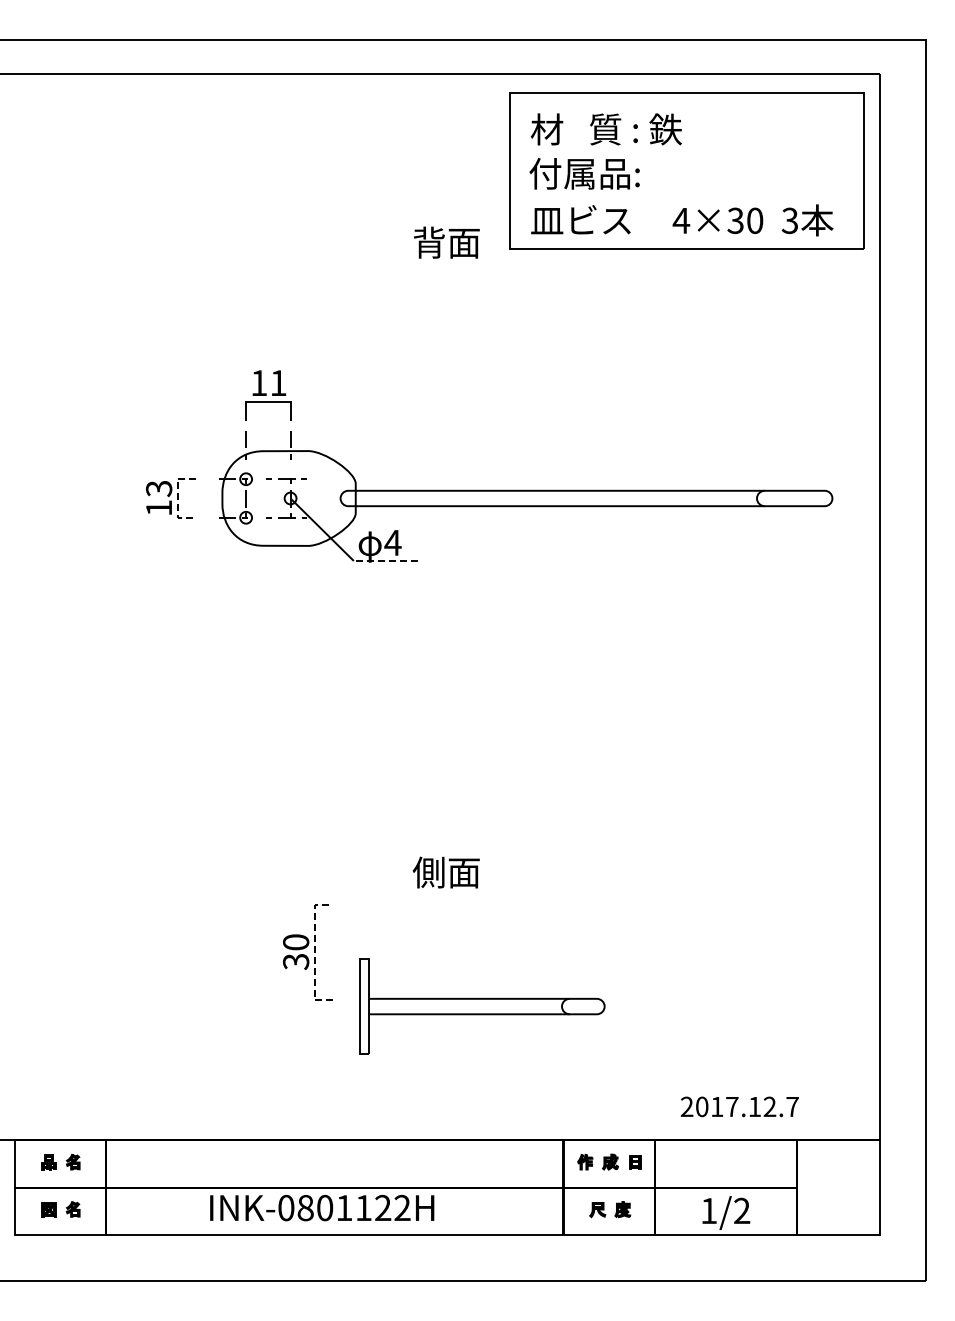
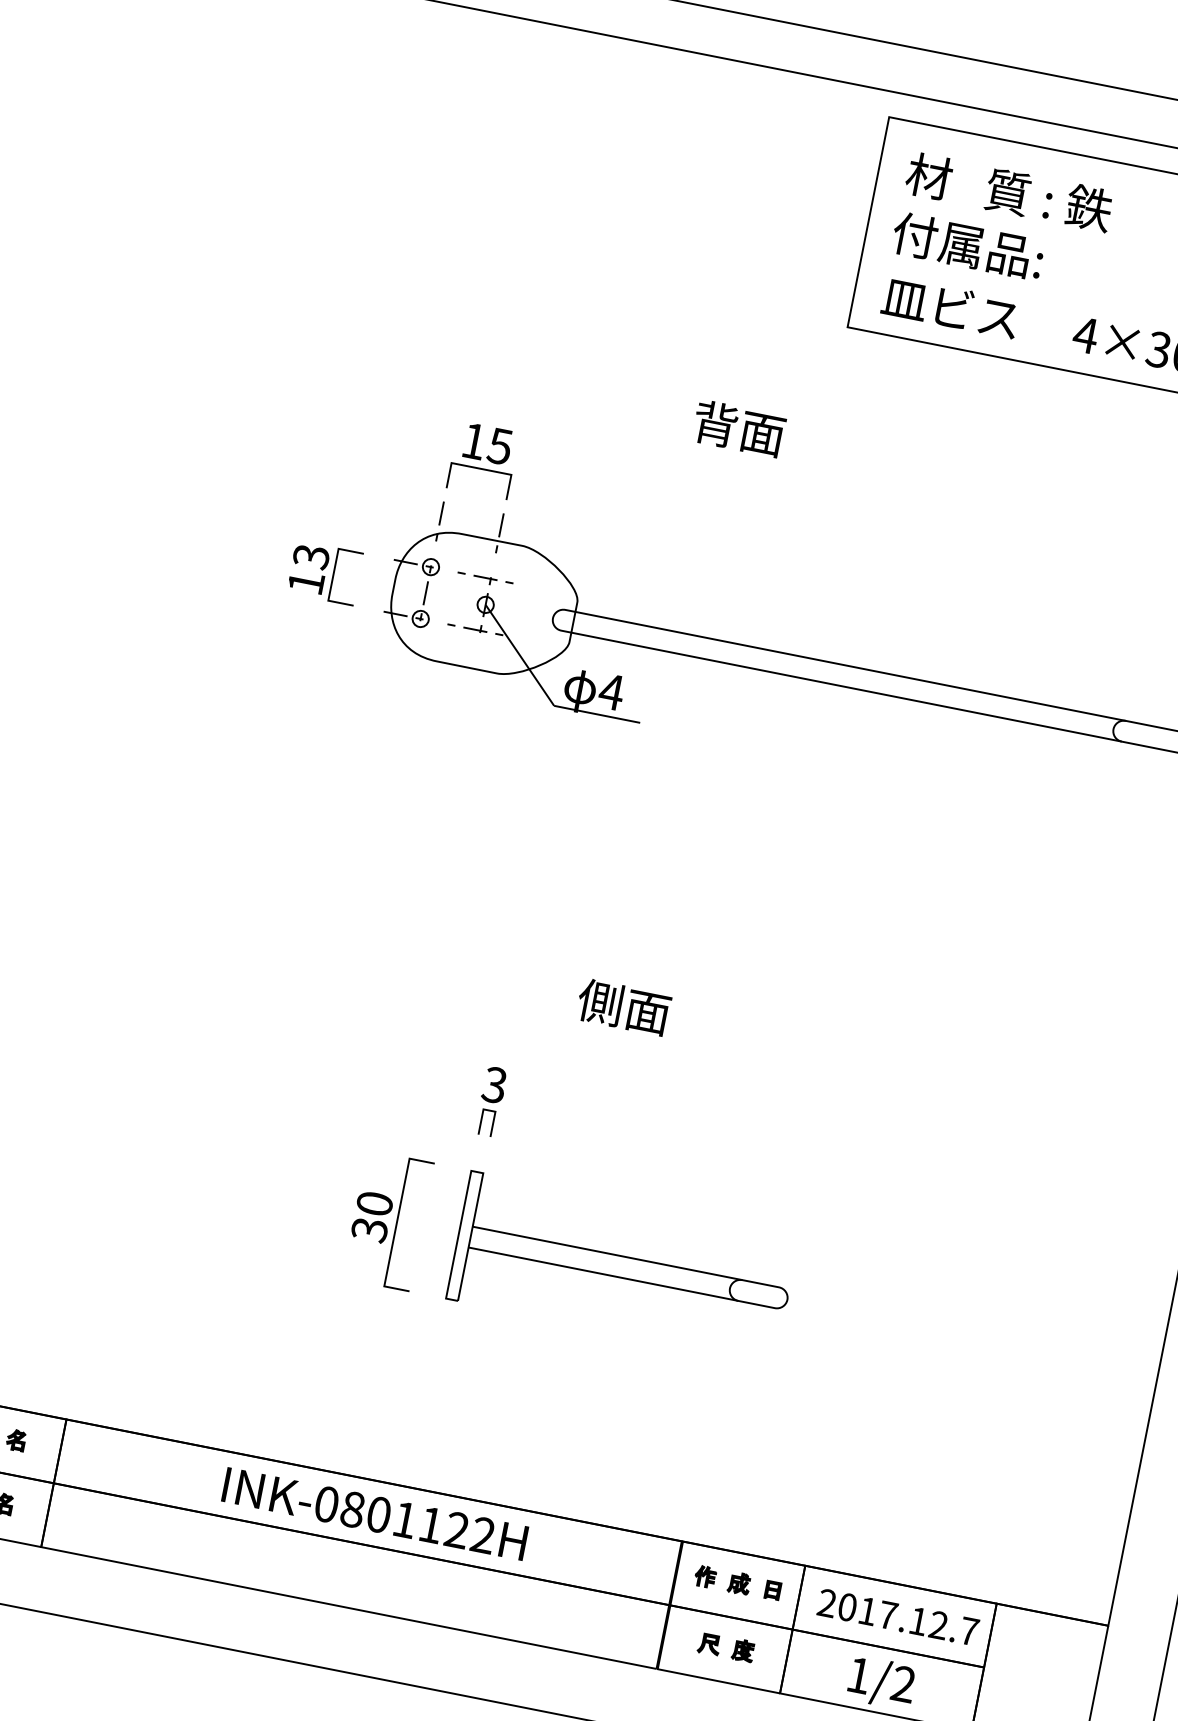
text: (446, 242) -> (738, 428), moved
text: (278, 383) -> (500, 446), 11 -> 15
line: (177, 498) -> (333, 574), dashed -> solid
line: (385, 560) -> (596, 713), dashed -> solid
part: (364, 852) -> (490, 1101), added
text: (445, 872) -> (622, 1006), moved
line: (314, 952) -> (396, 1222), dashed -> solid
part: (482, 1006) -> (623, 1267), moved
text: (739, 1106) -> (897, 1616), moved
text: (322, 1207) -> (375, 1513), moved

